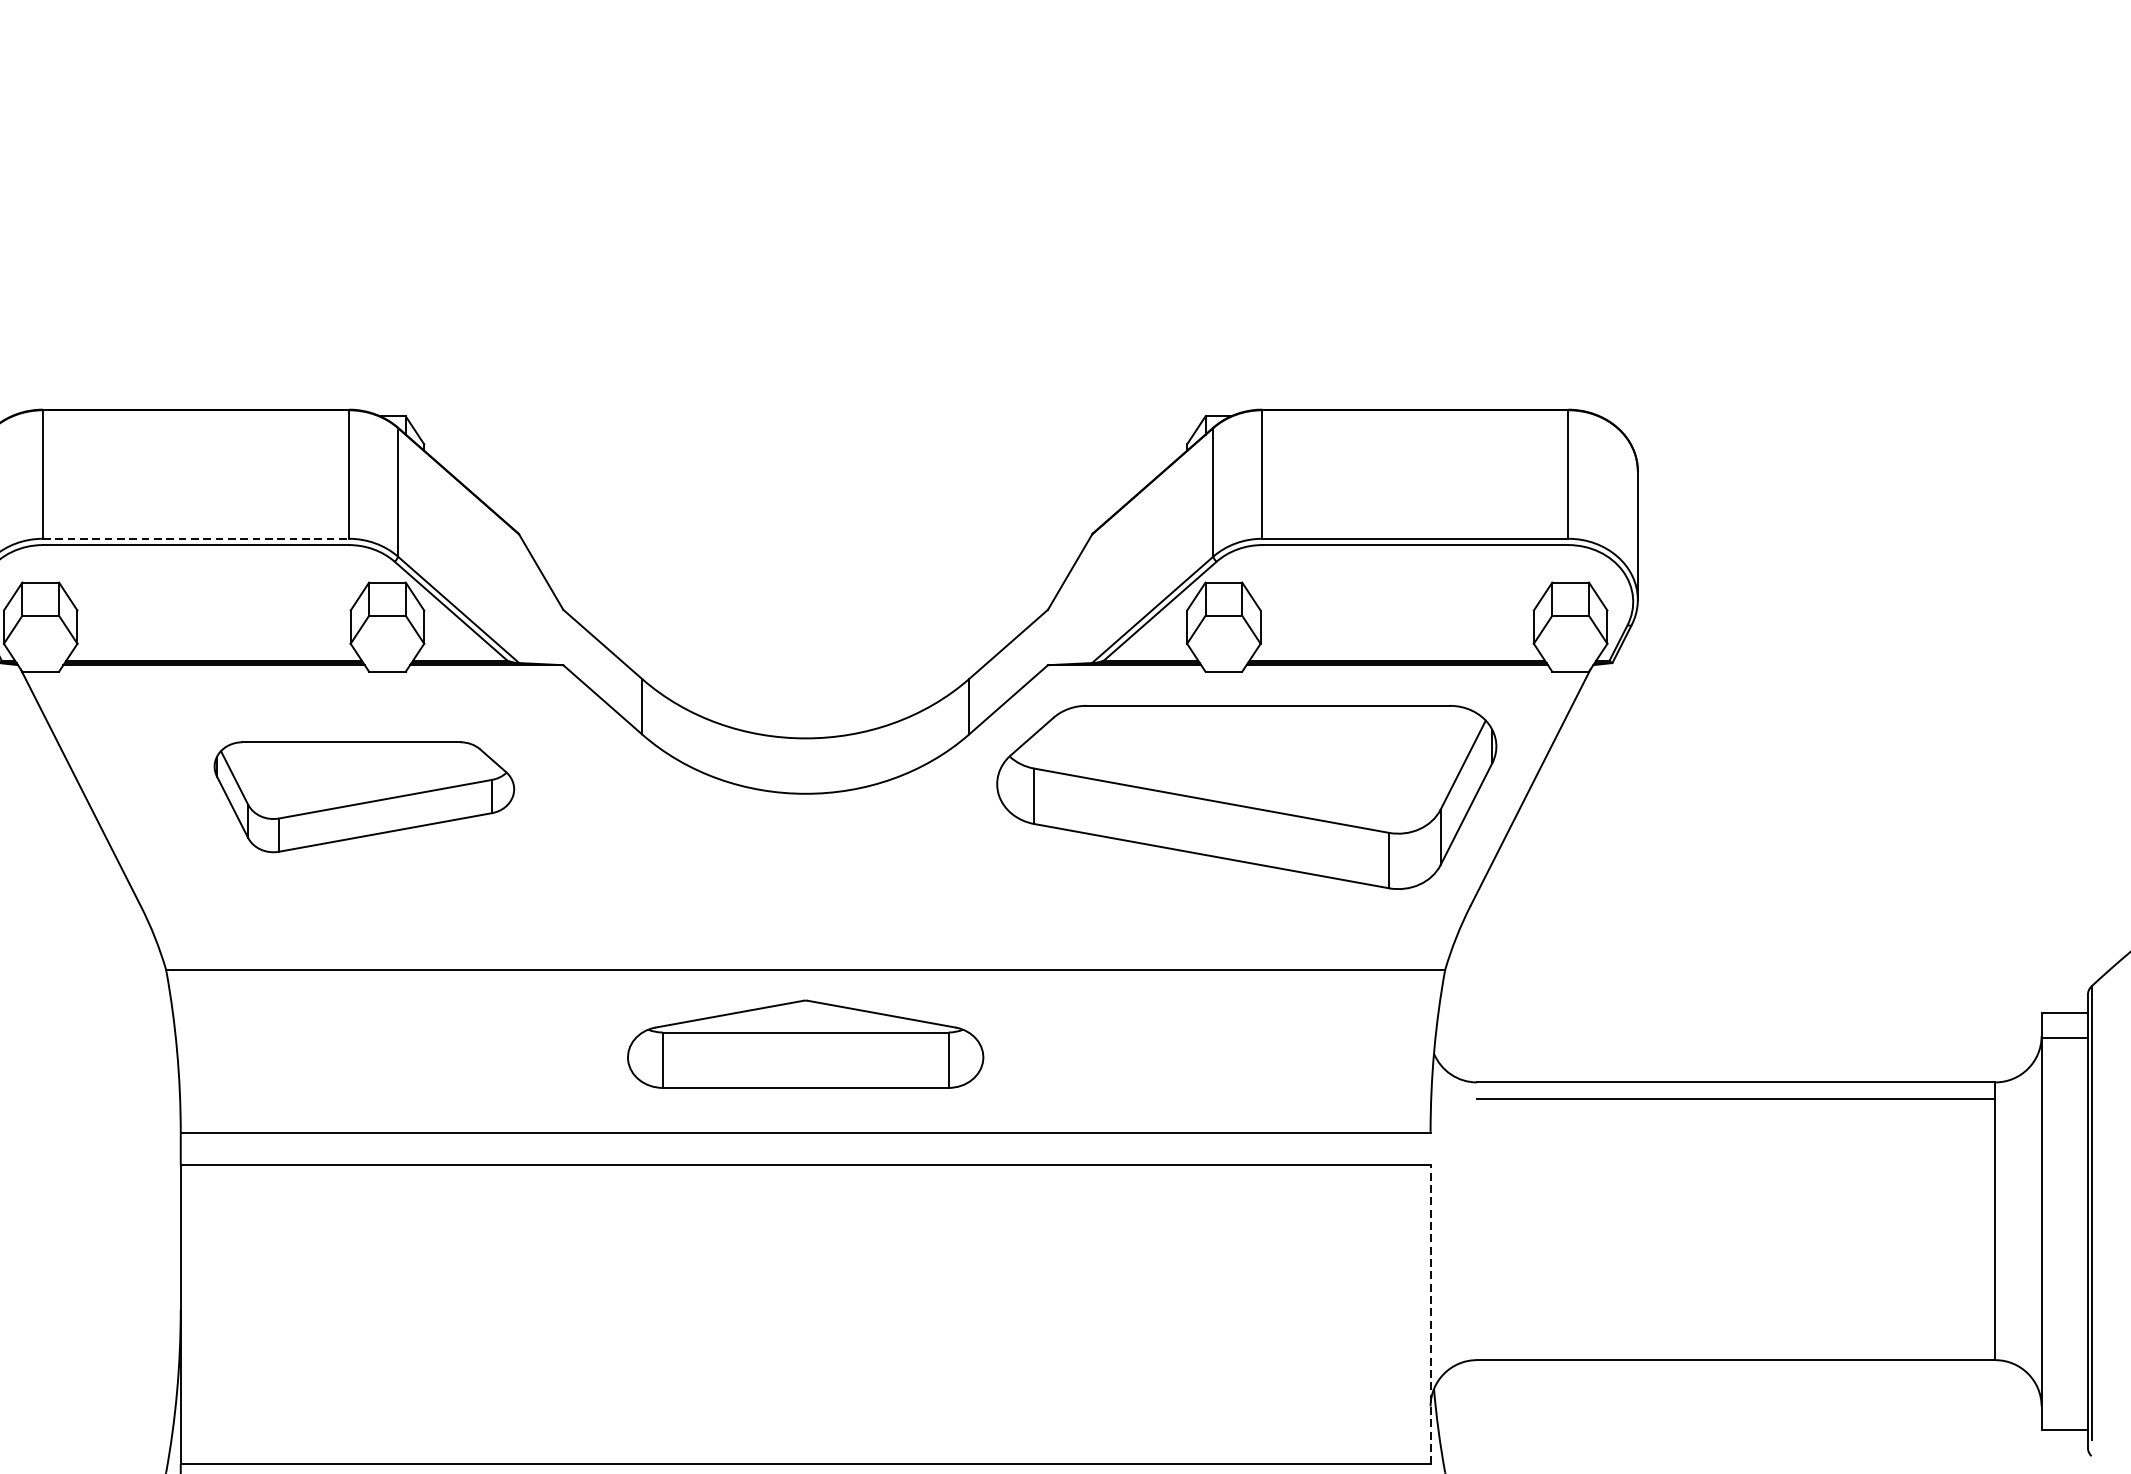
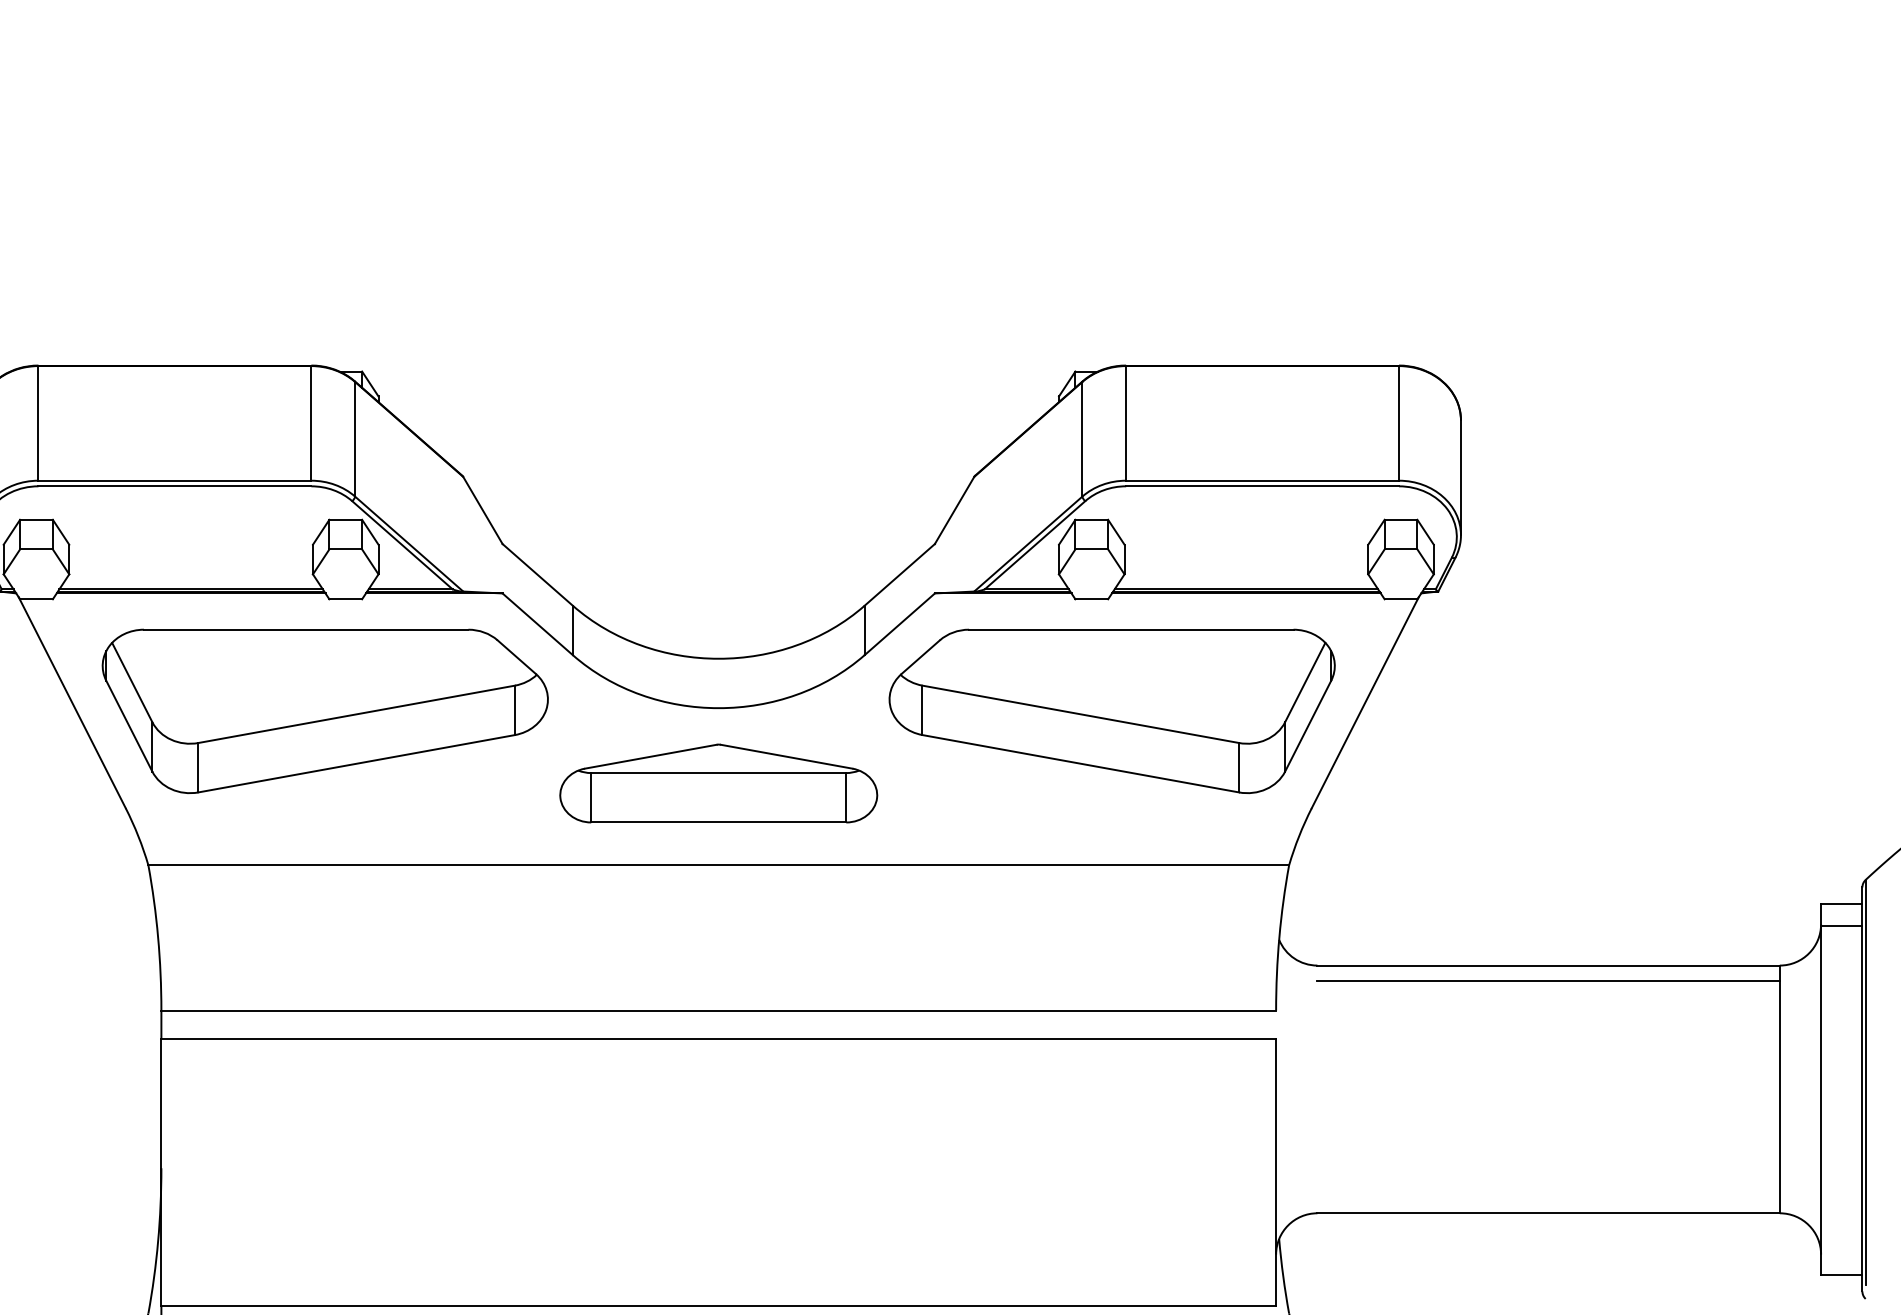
line: (196, 538) -> (175, 480), dashed -> solid
part: (363, 796) -> (324, 710), size x1.67
part: (805, 1044) -> (718, 783), moved
line: (1431, 1314) -> (1276, 1172), dashed -> solid

